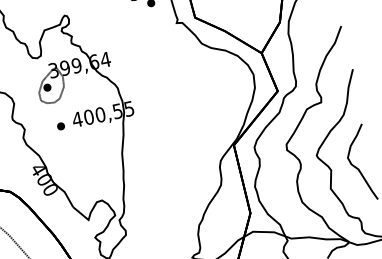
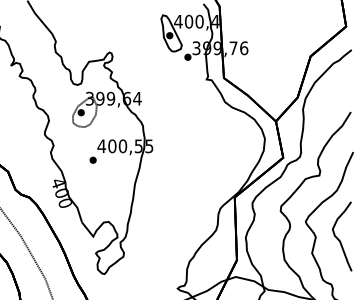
part: (60, 125) -> (92, 159), moved

